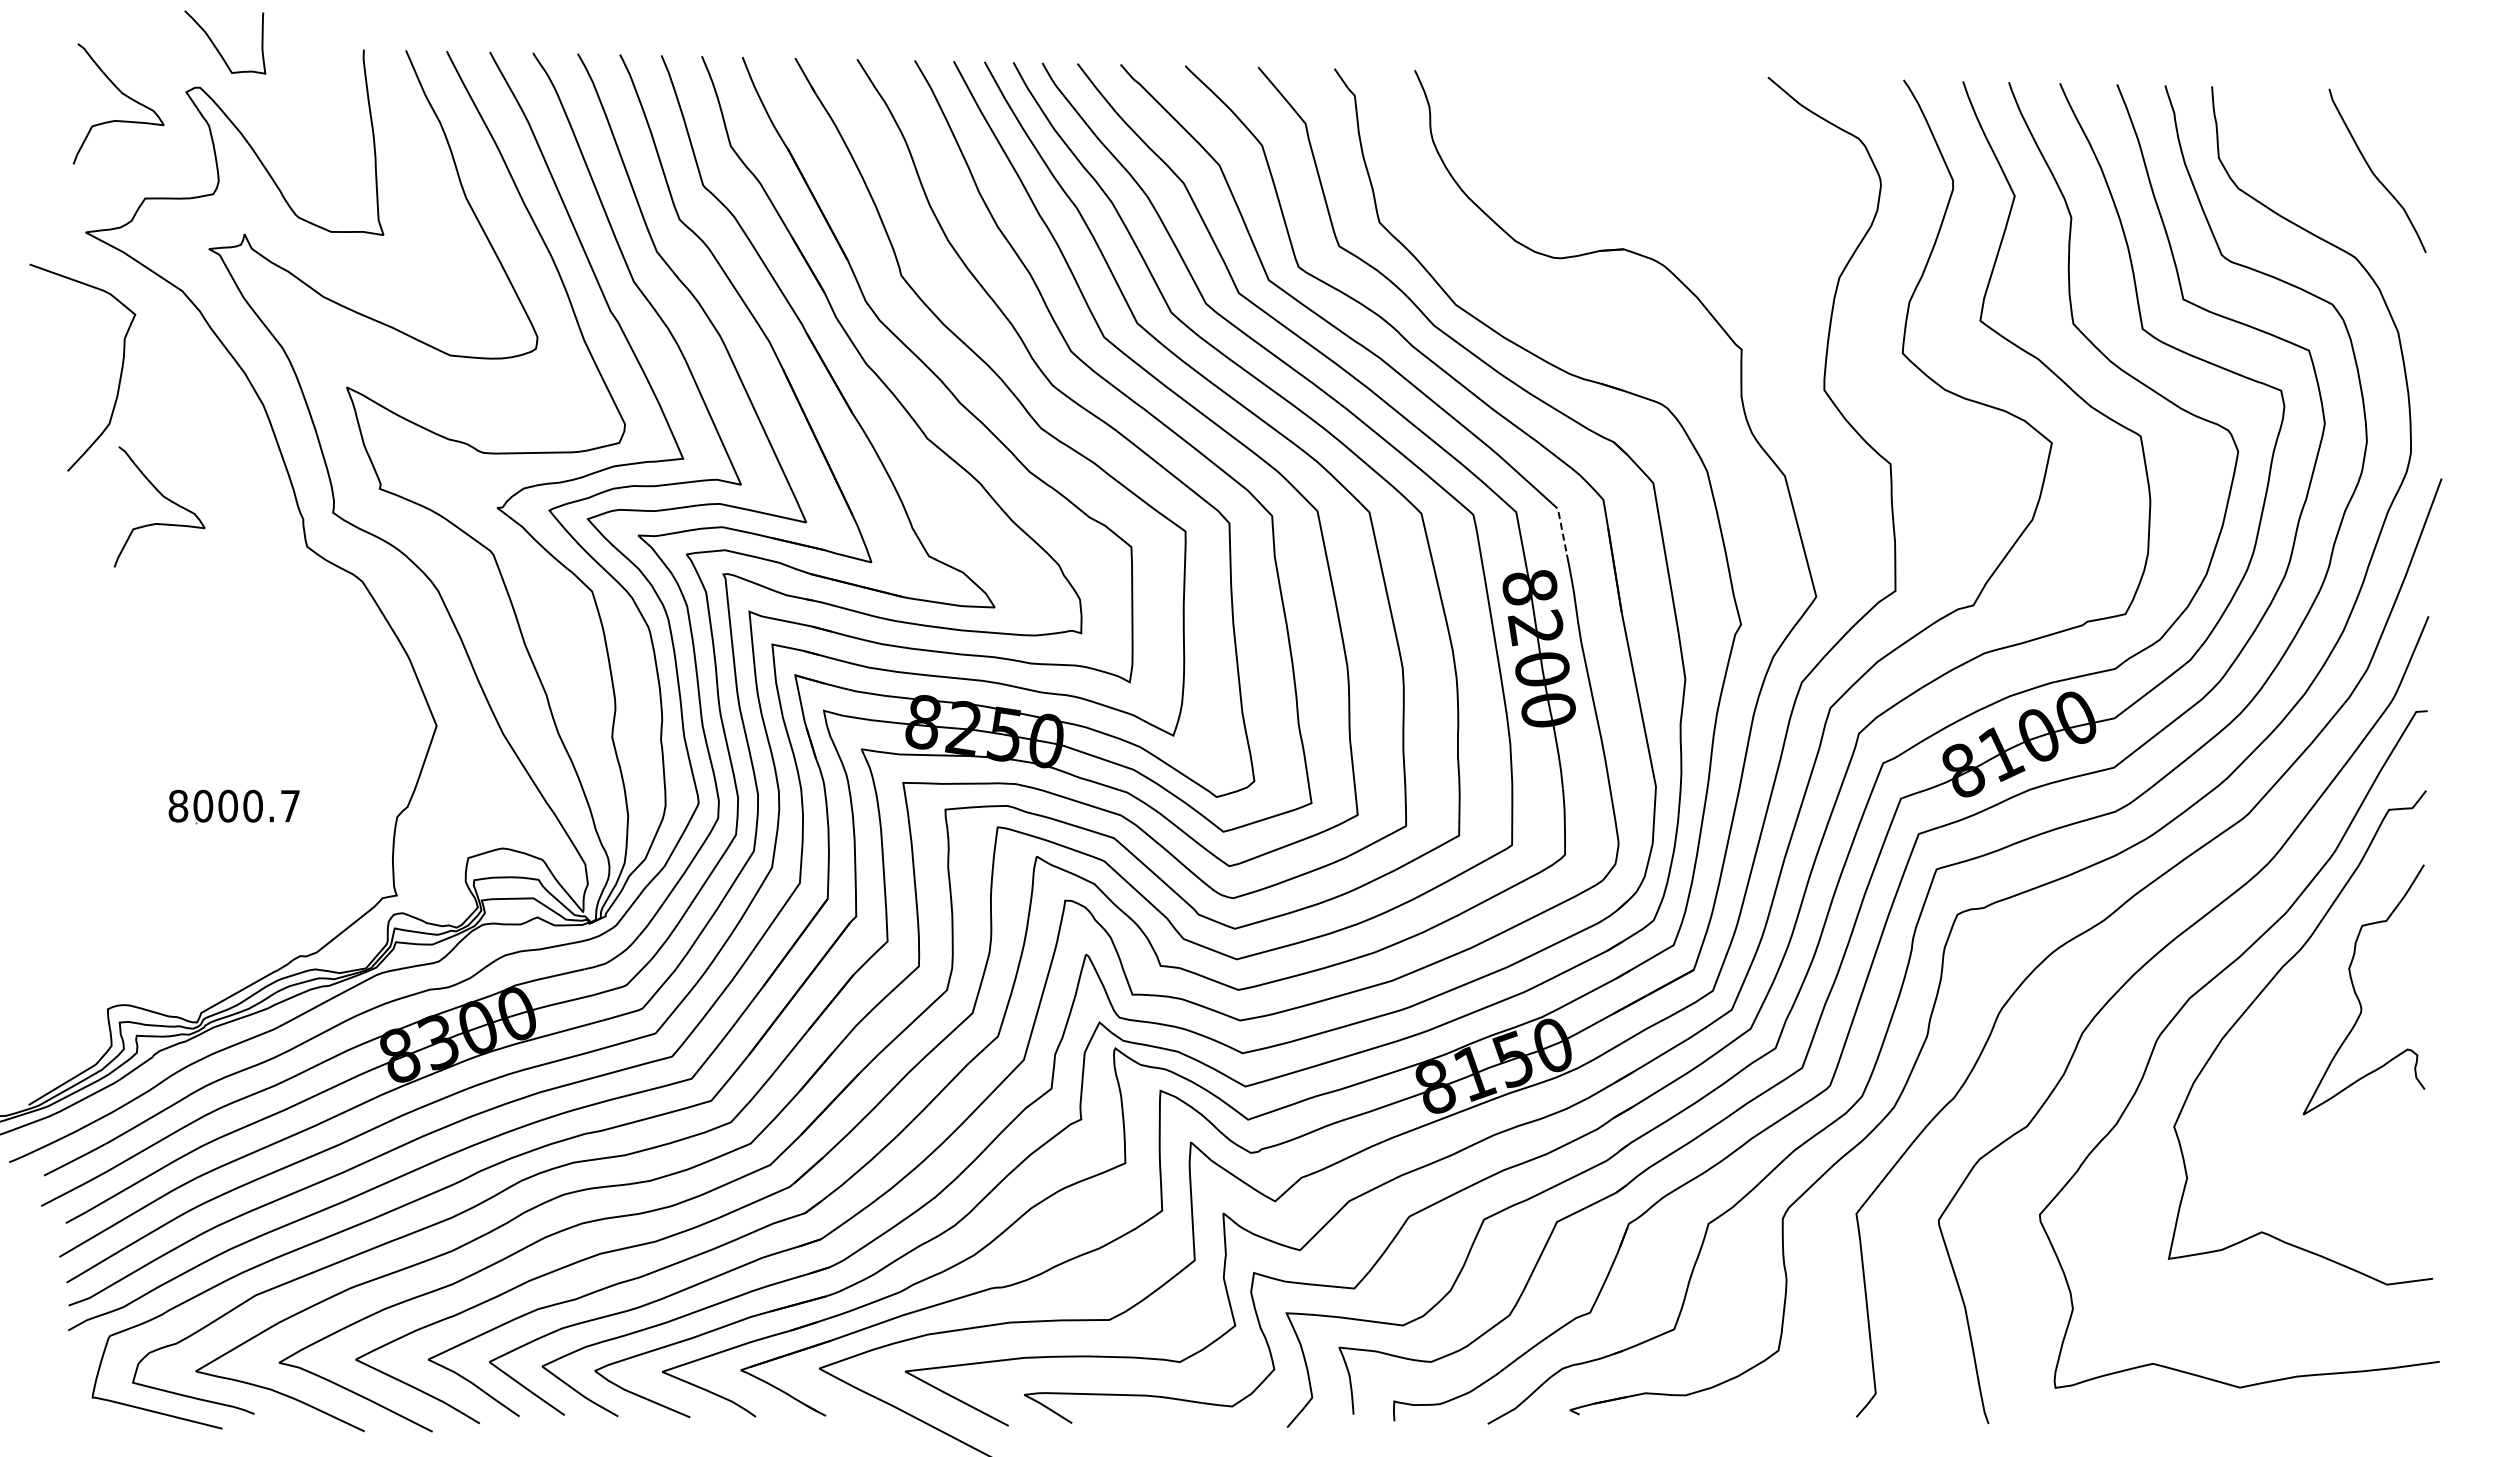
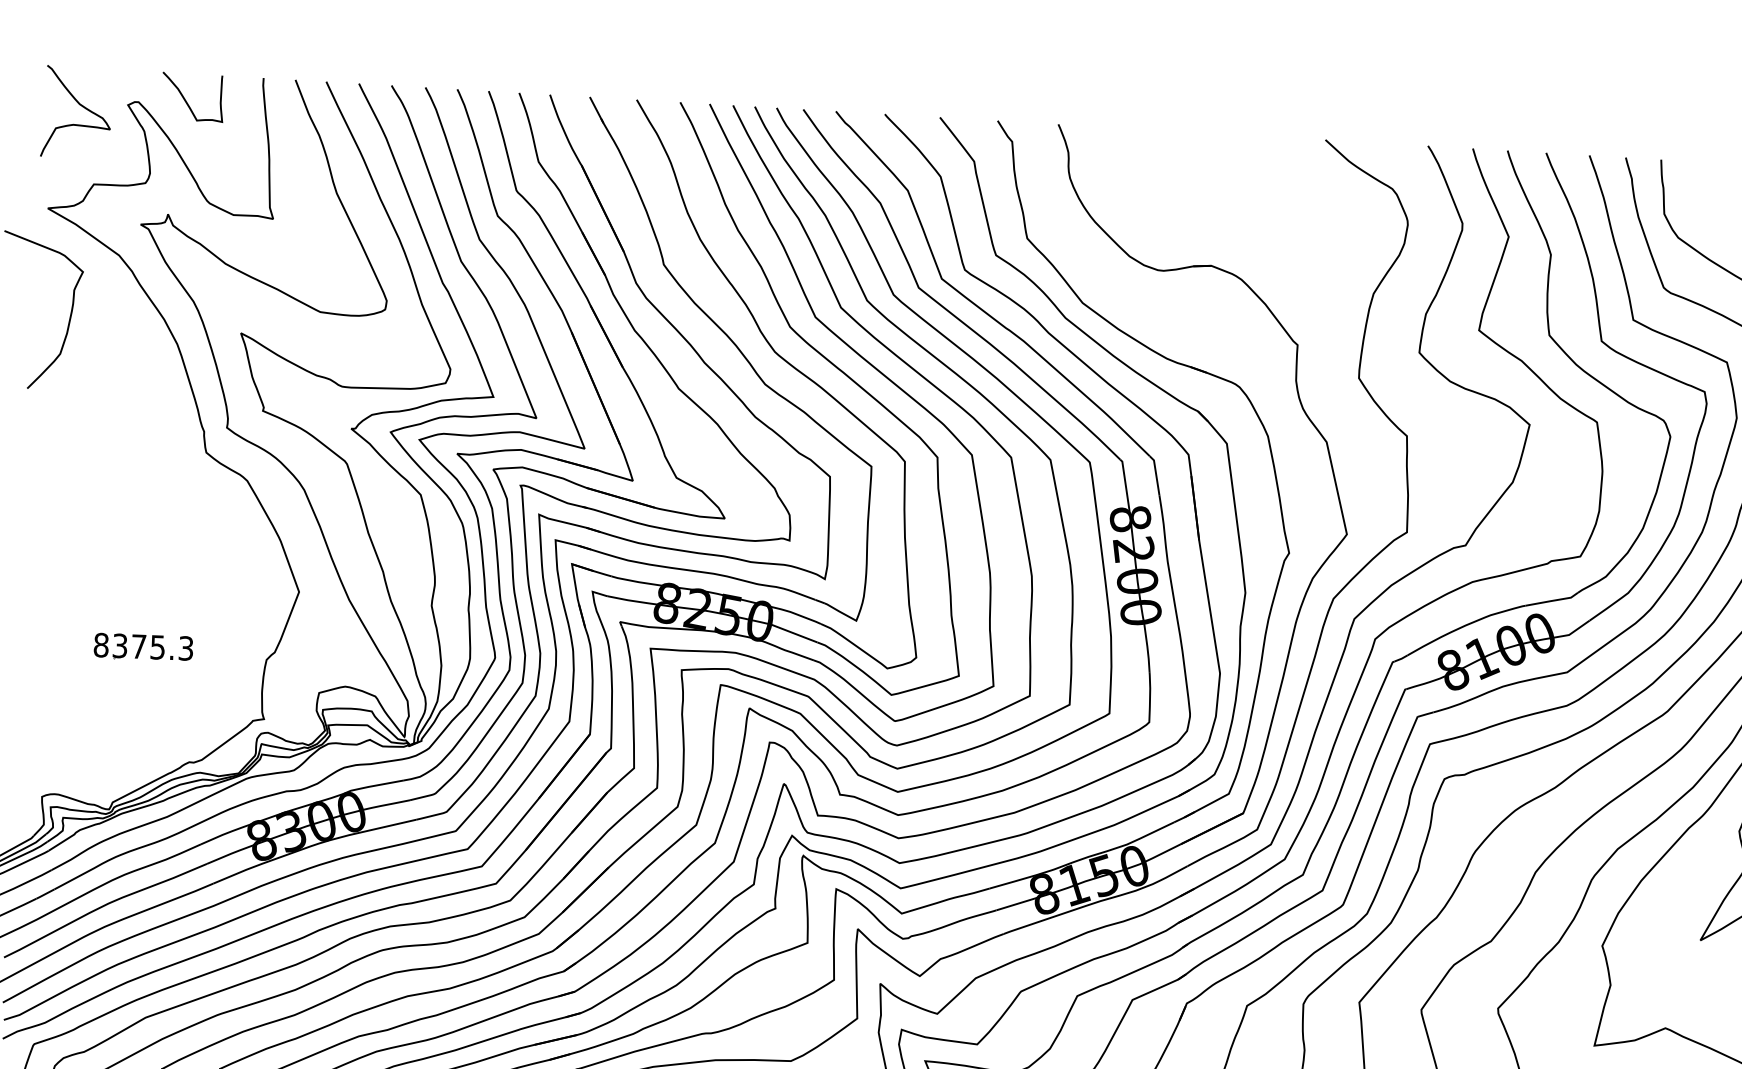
curve: (216, 46) -> (186, 100), moved
curve: (164, 498) -> (99, 411), removed
line: (1561, 527) -> (1156, 474), dashed -> solid
text: (246, 805) -> (152, 646), 8000.7 -> 8375.3

